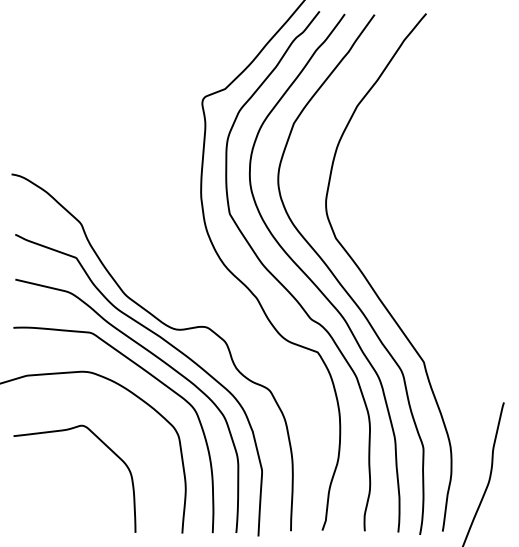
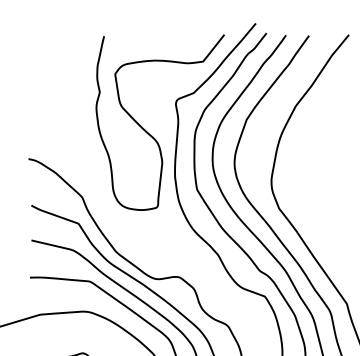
curve: (167, 140) -> (149, 132), added

